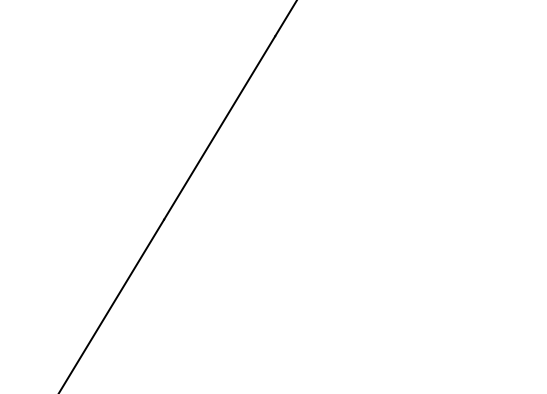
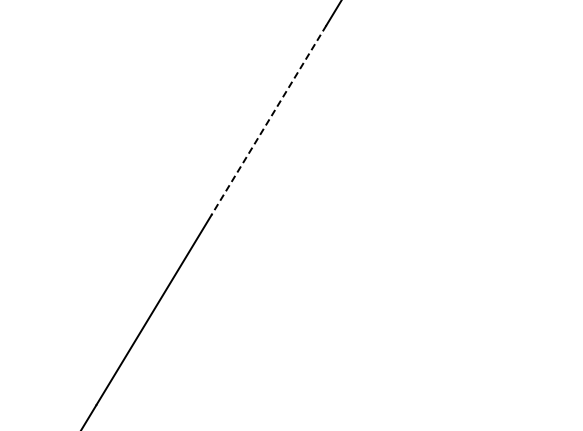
line: (219, 128) -> (268, 120), solid -> dashed

